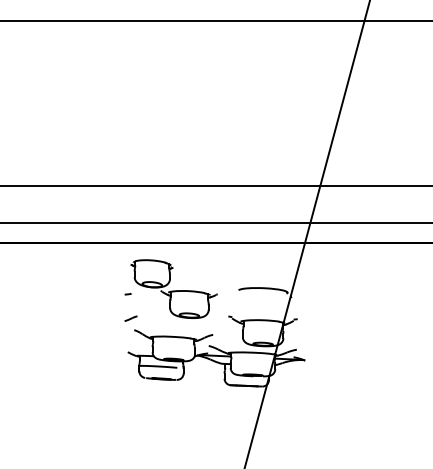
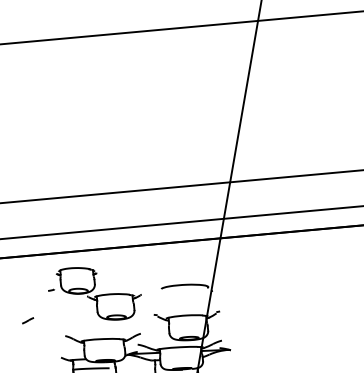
part: (127, 294) -> (50, 290), moved
line: (130, 318) -> (27, 320), moved

